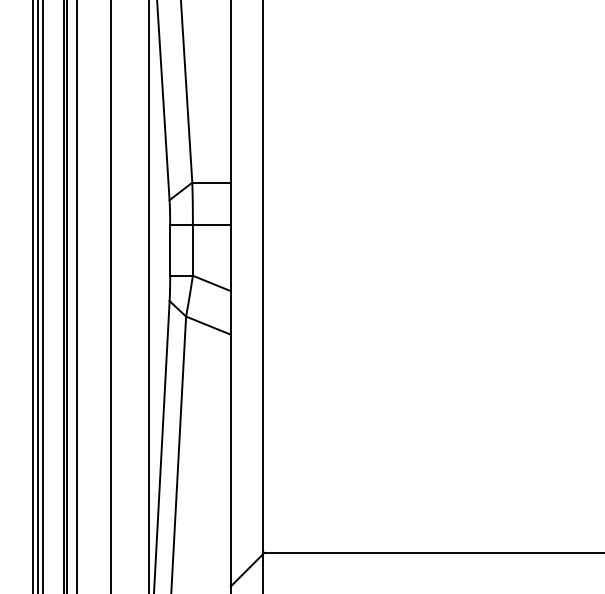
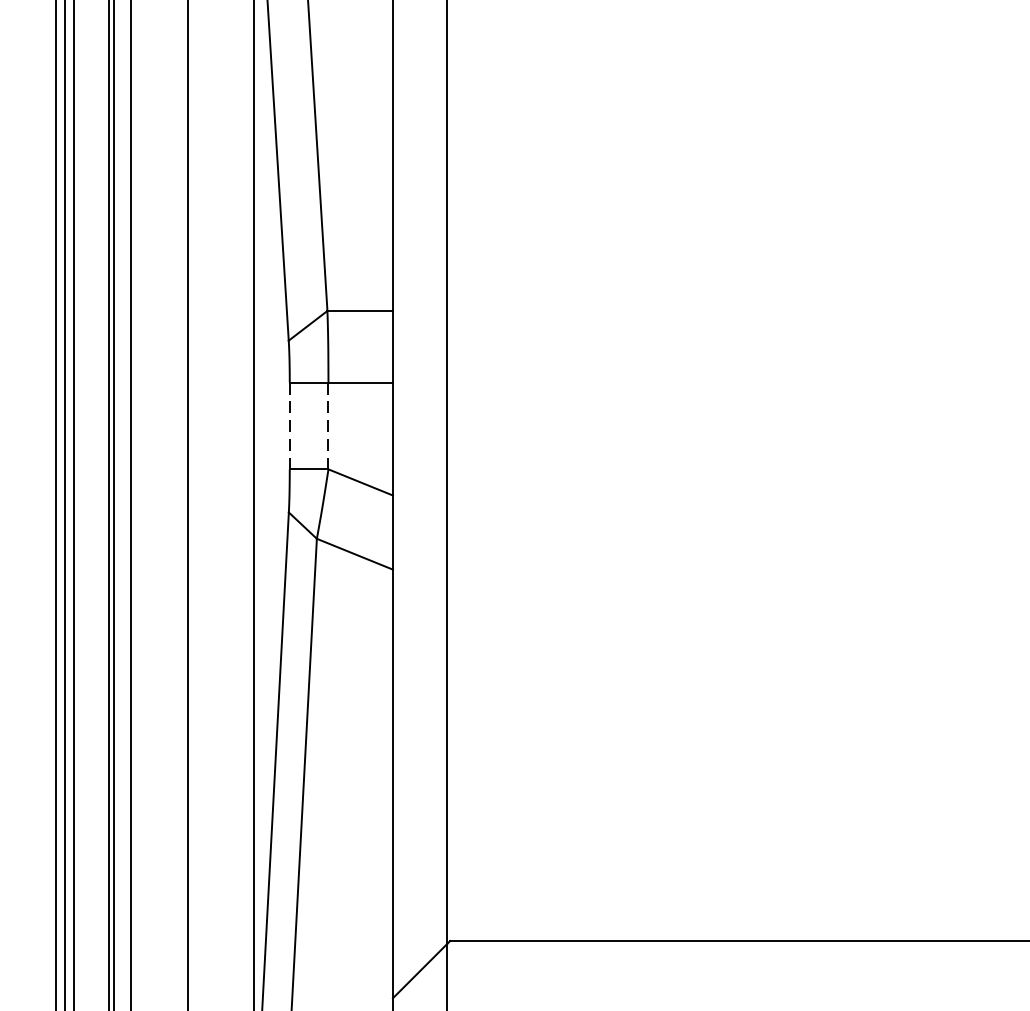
line: (170, 250) -> (290, 426), solid -> dashed
line: (192, 250) -> (327, 426), solid -> dashed

